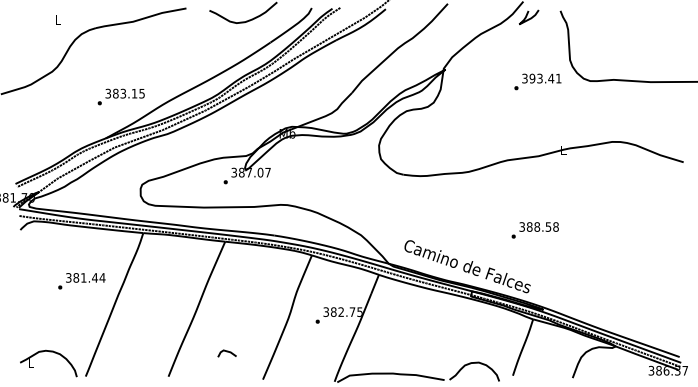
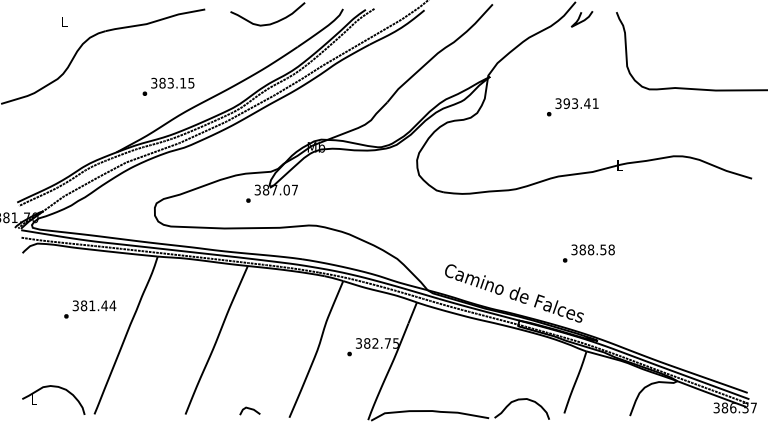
text: (537, 82) -> (572, 107), moved
text: (121, 96) -> (168, 86), moved
line: (226, 352) -> (249, 409), moved

